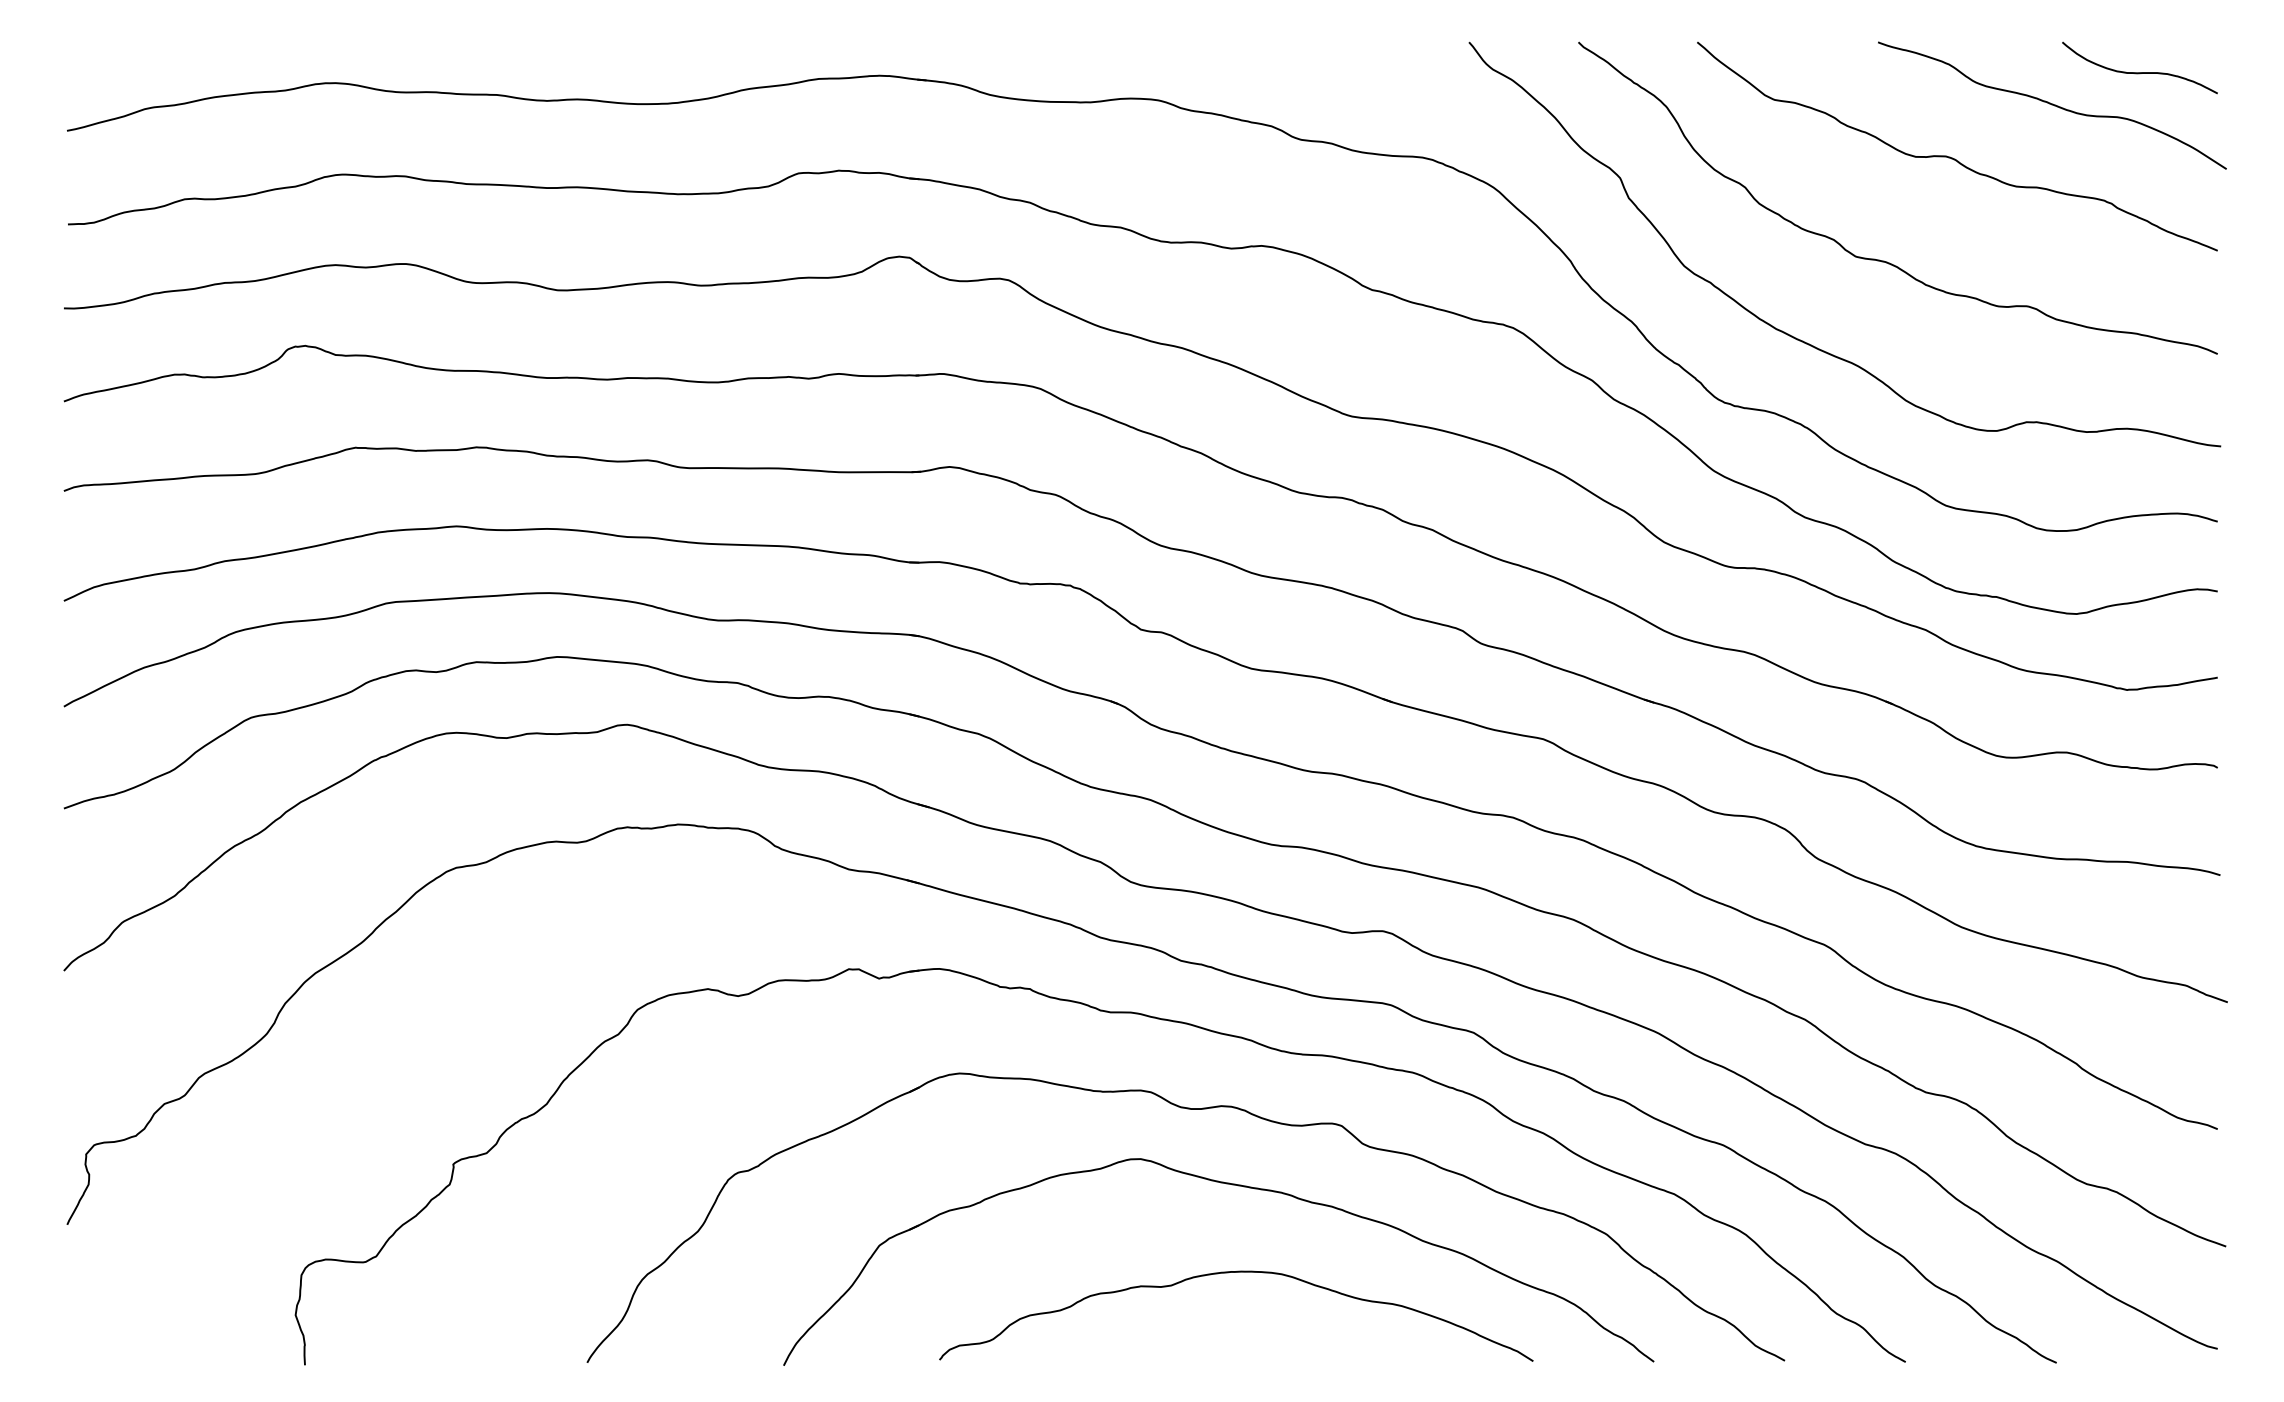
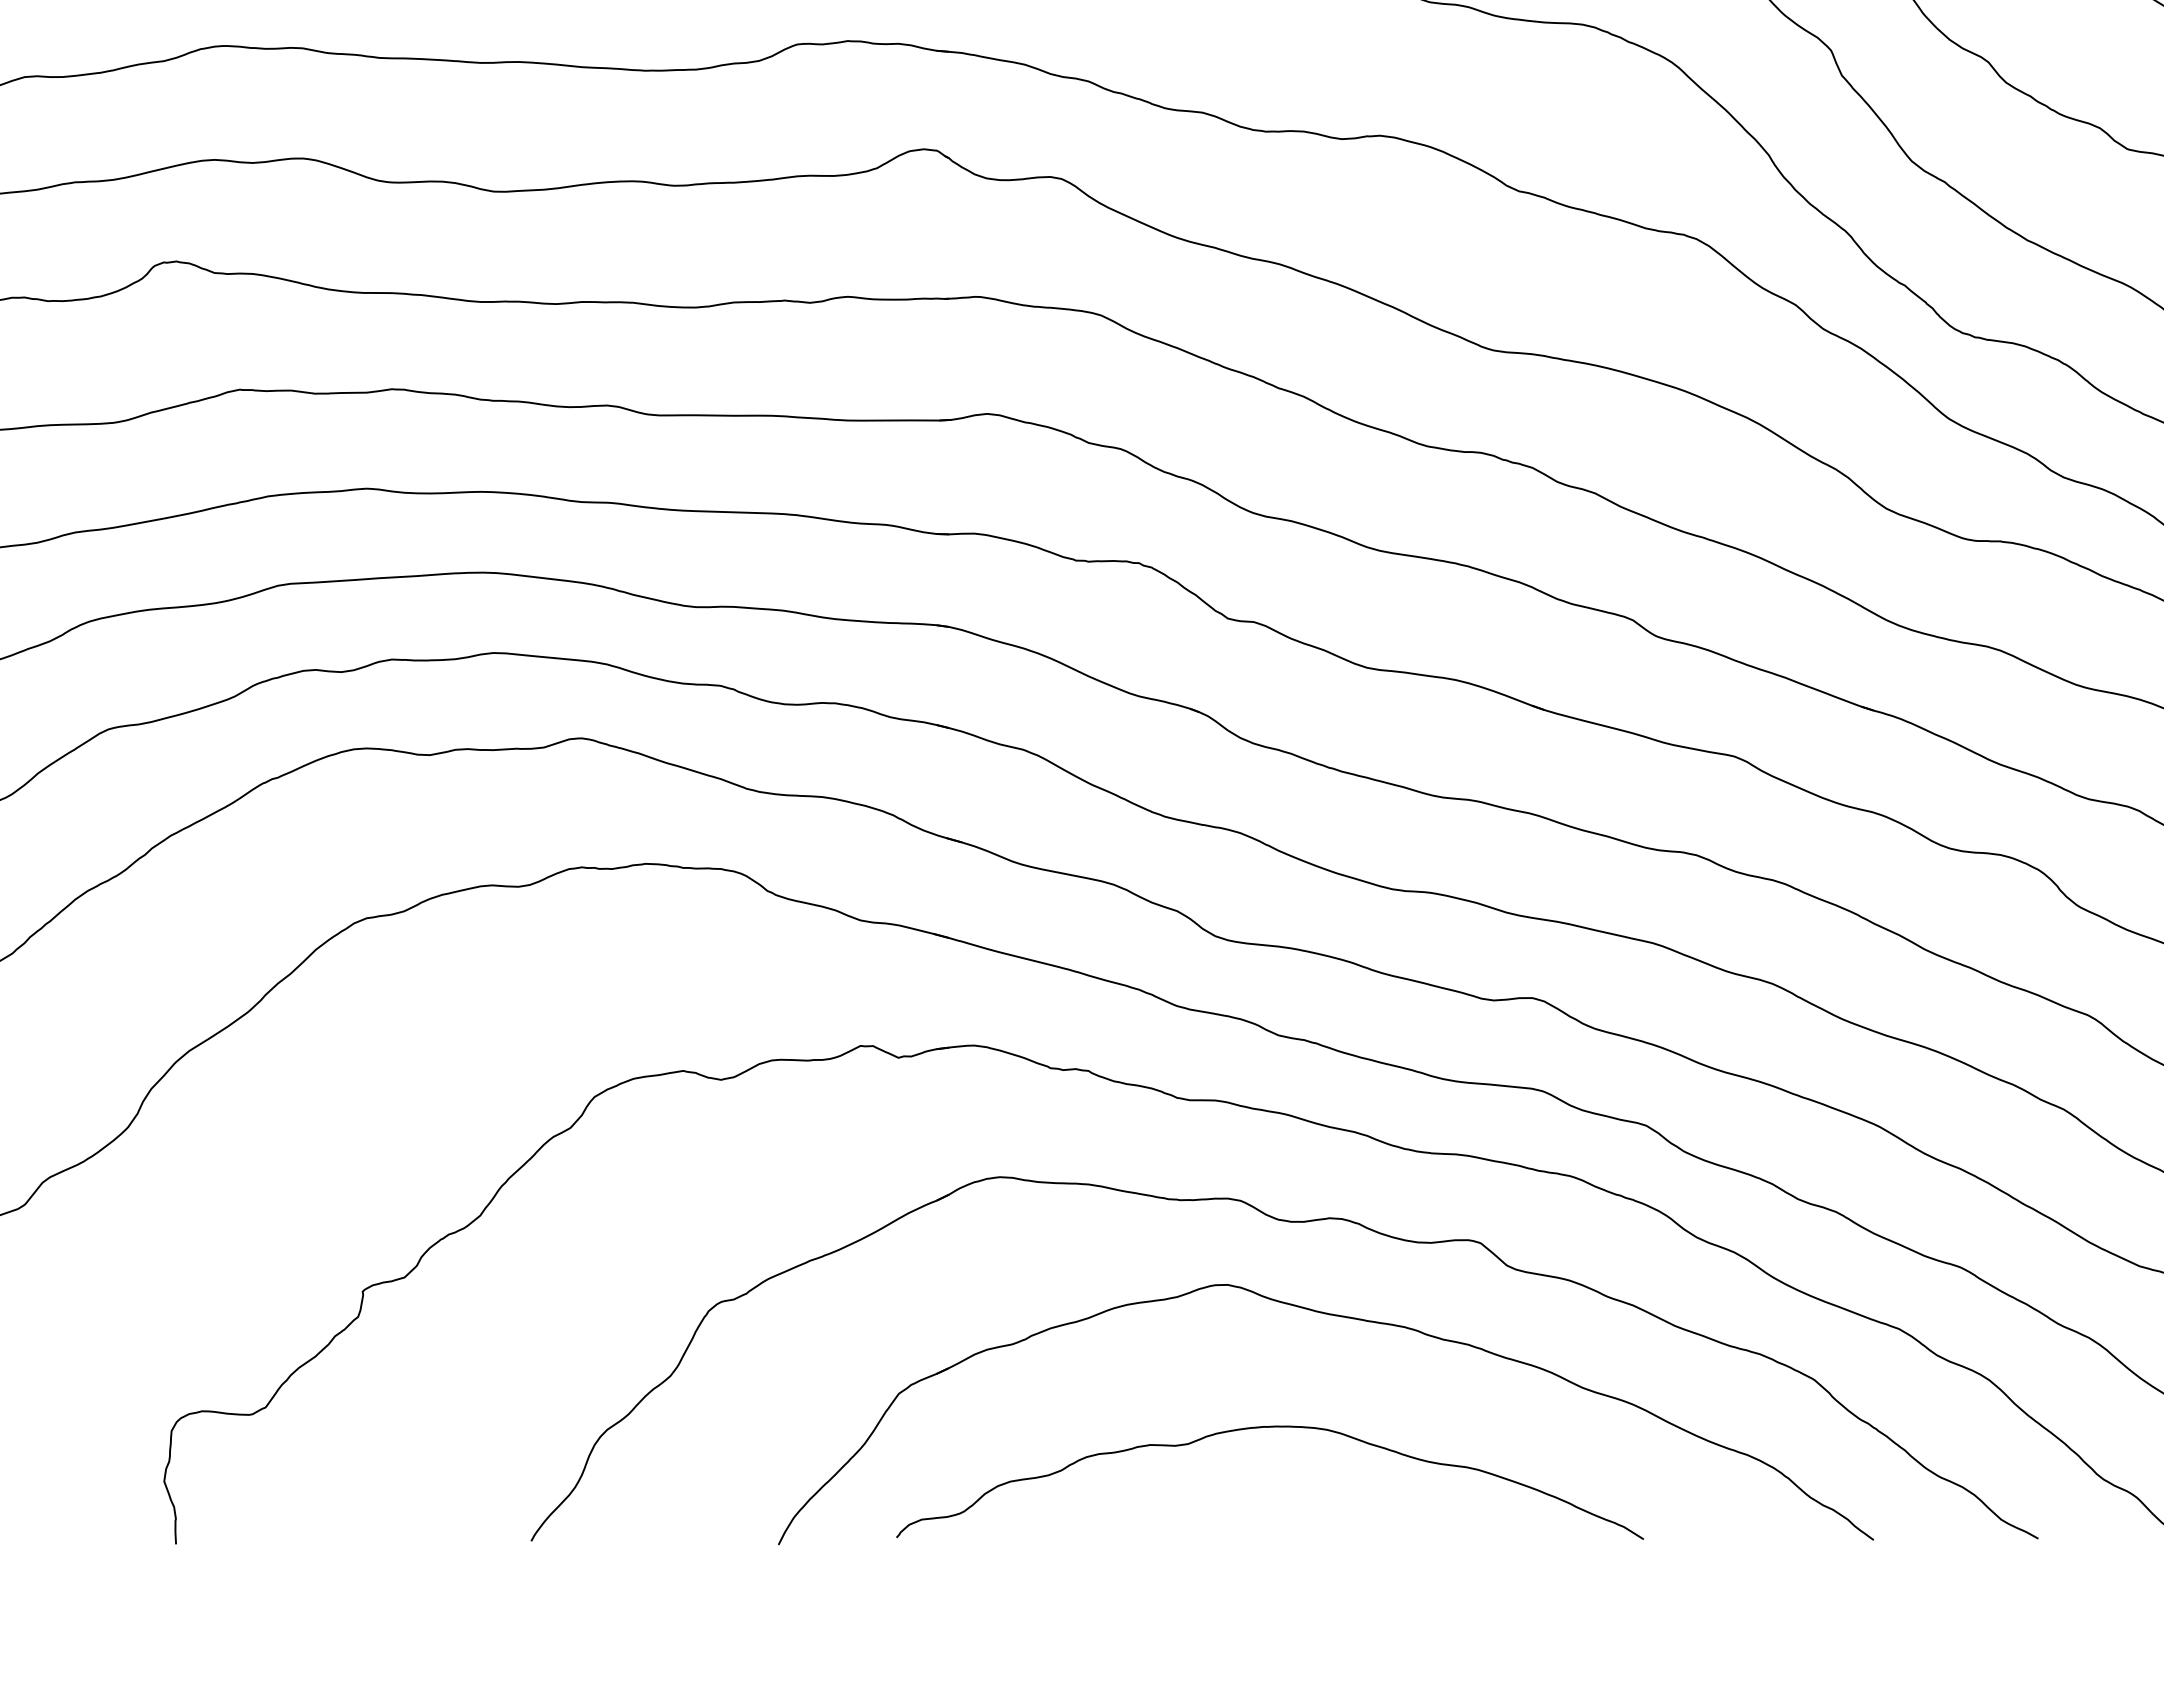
curve: (1228, 1273) -> (1260, 1428), moved

